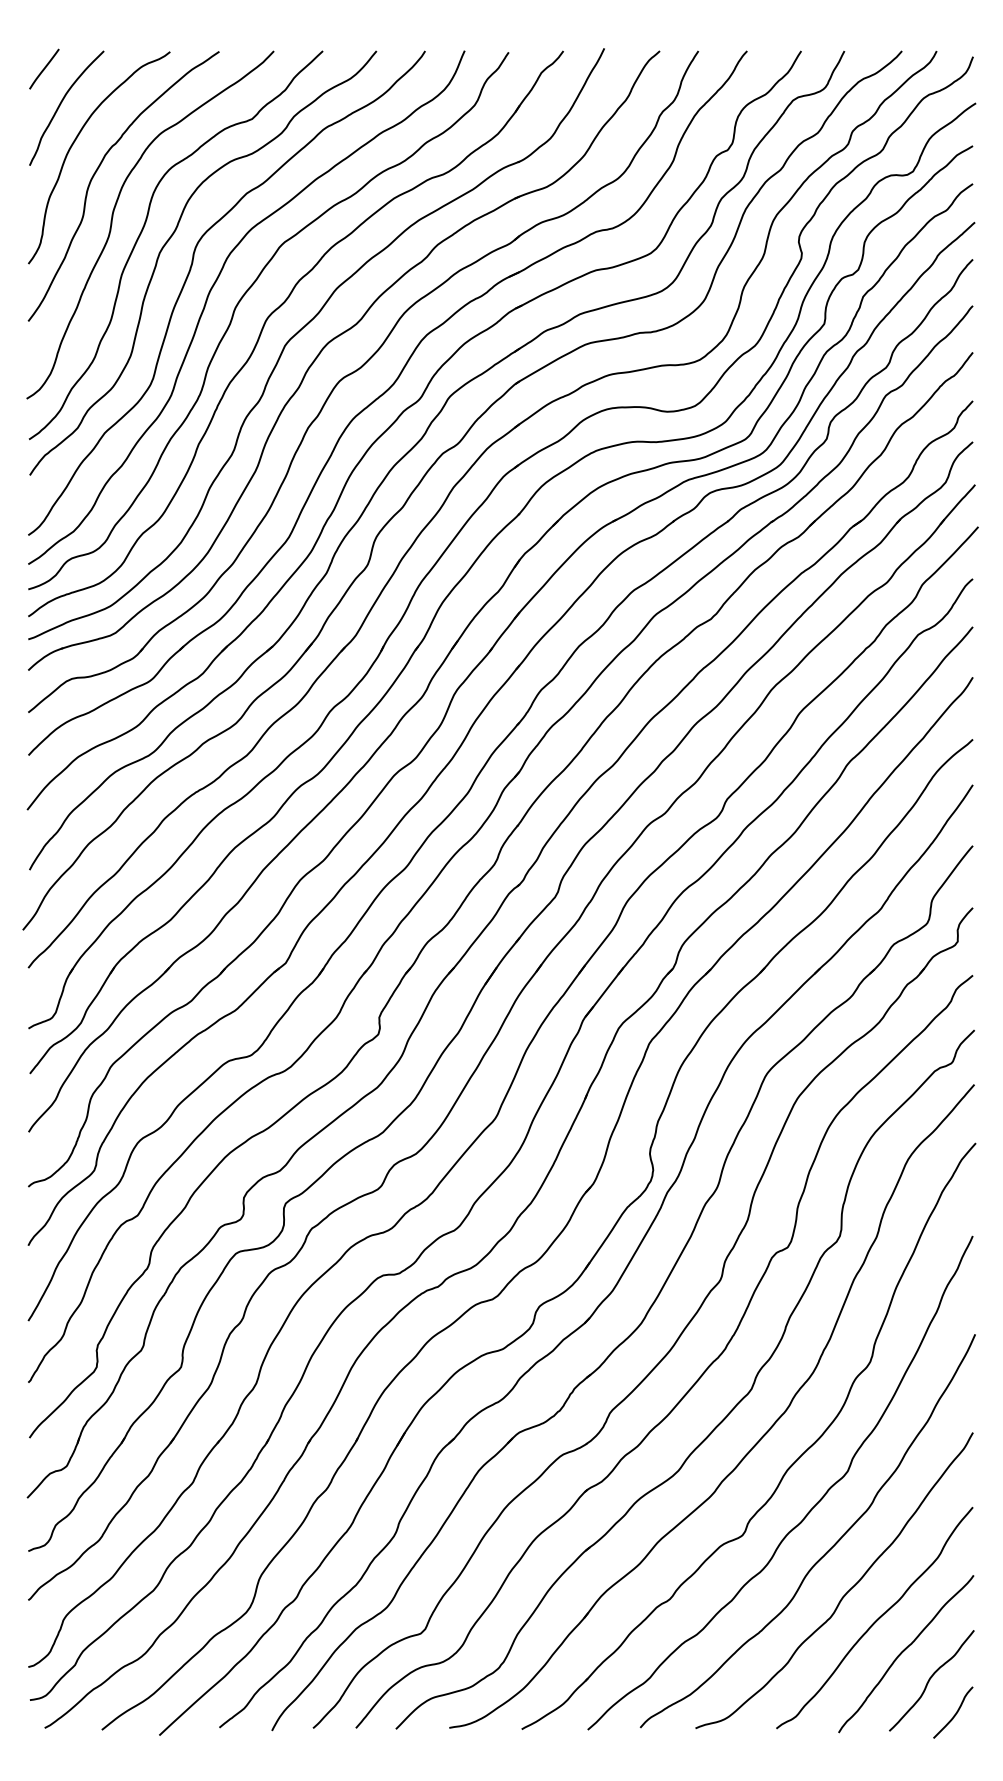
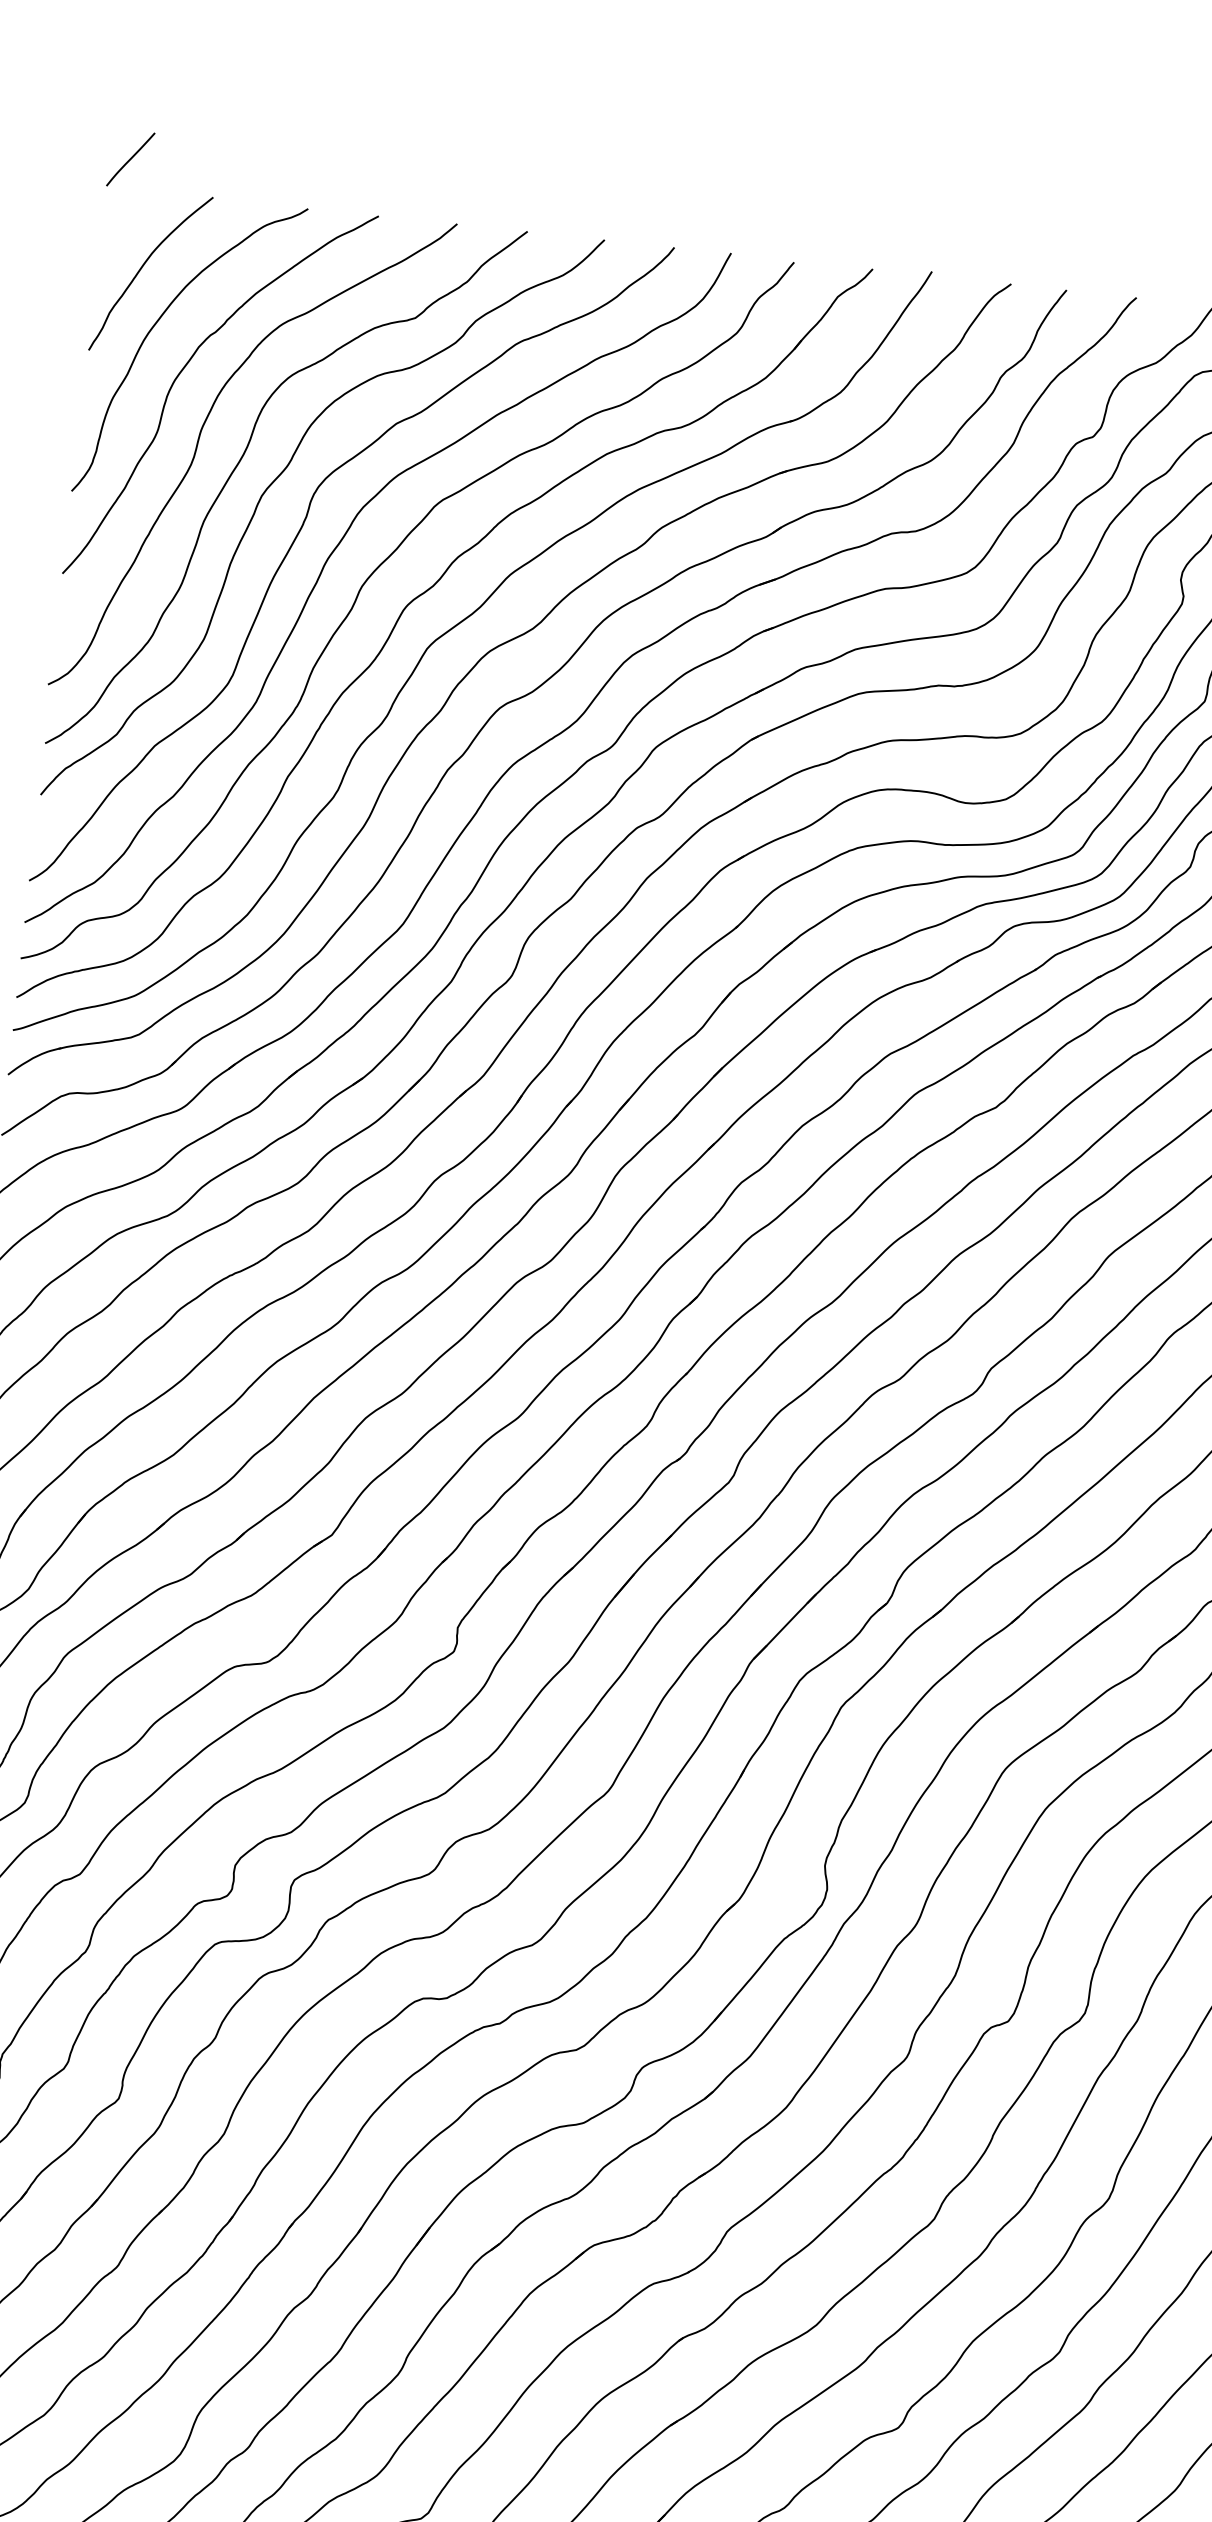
line: (44, 68) -> (131, 158), moved

